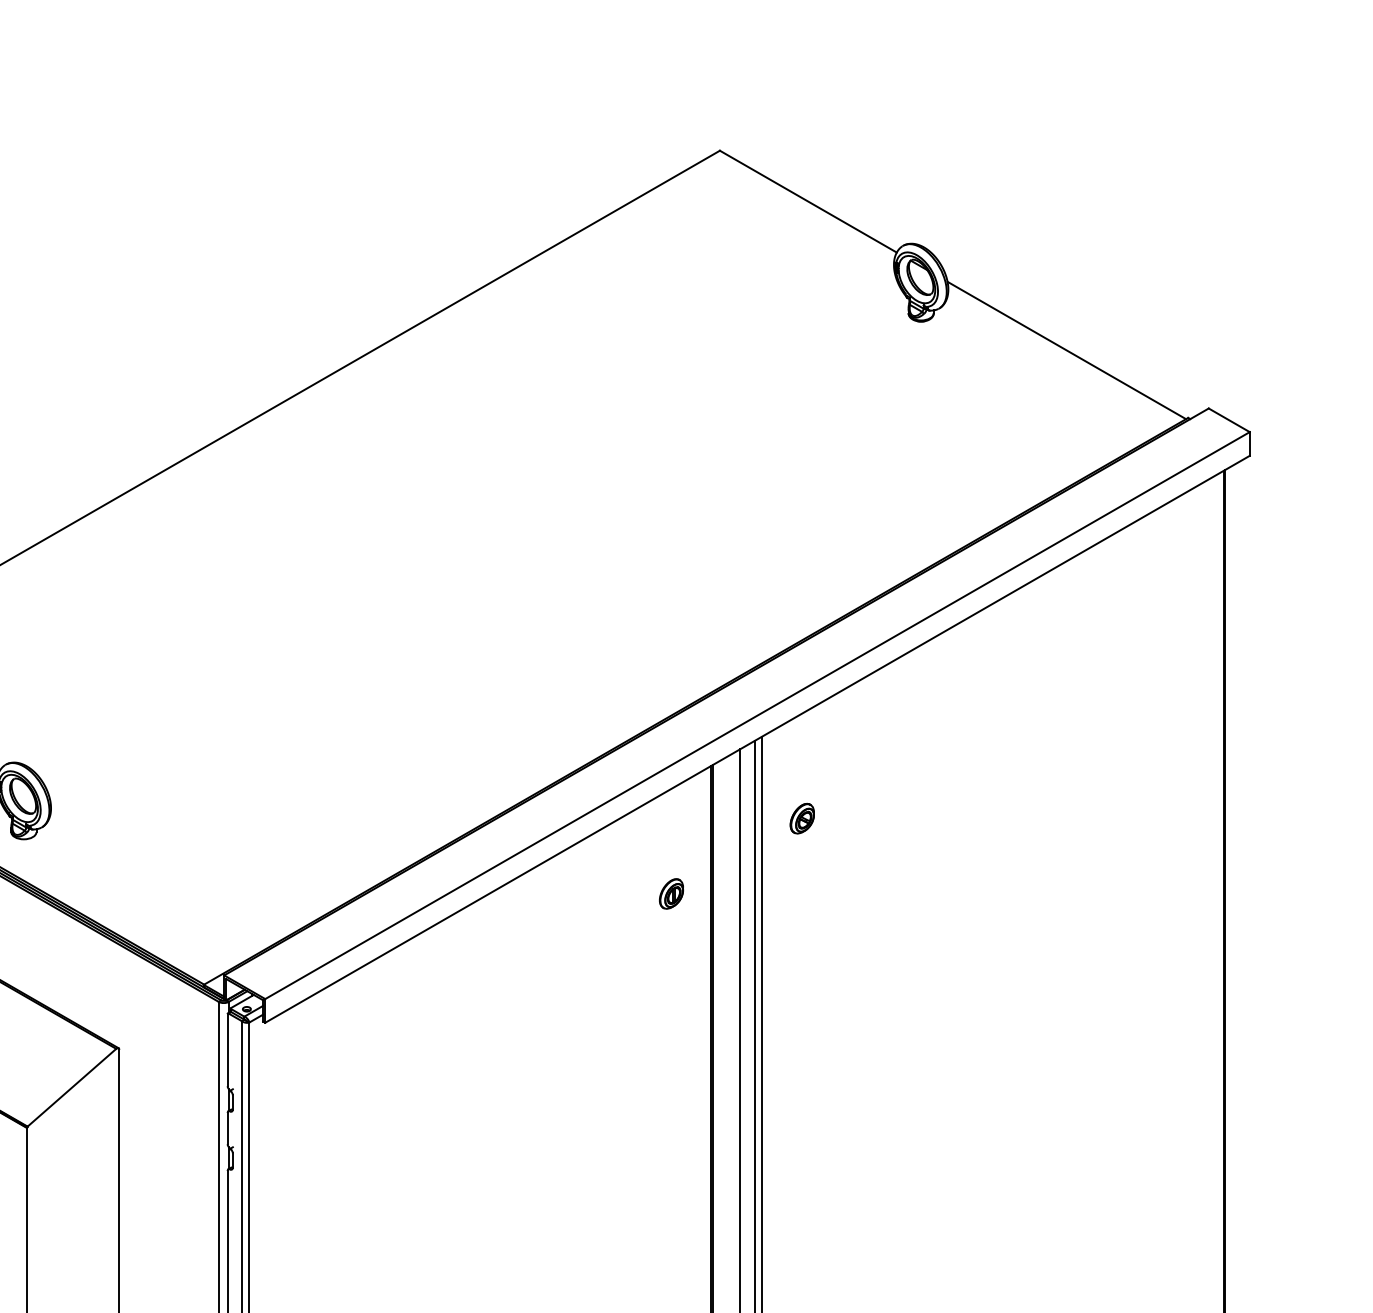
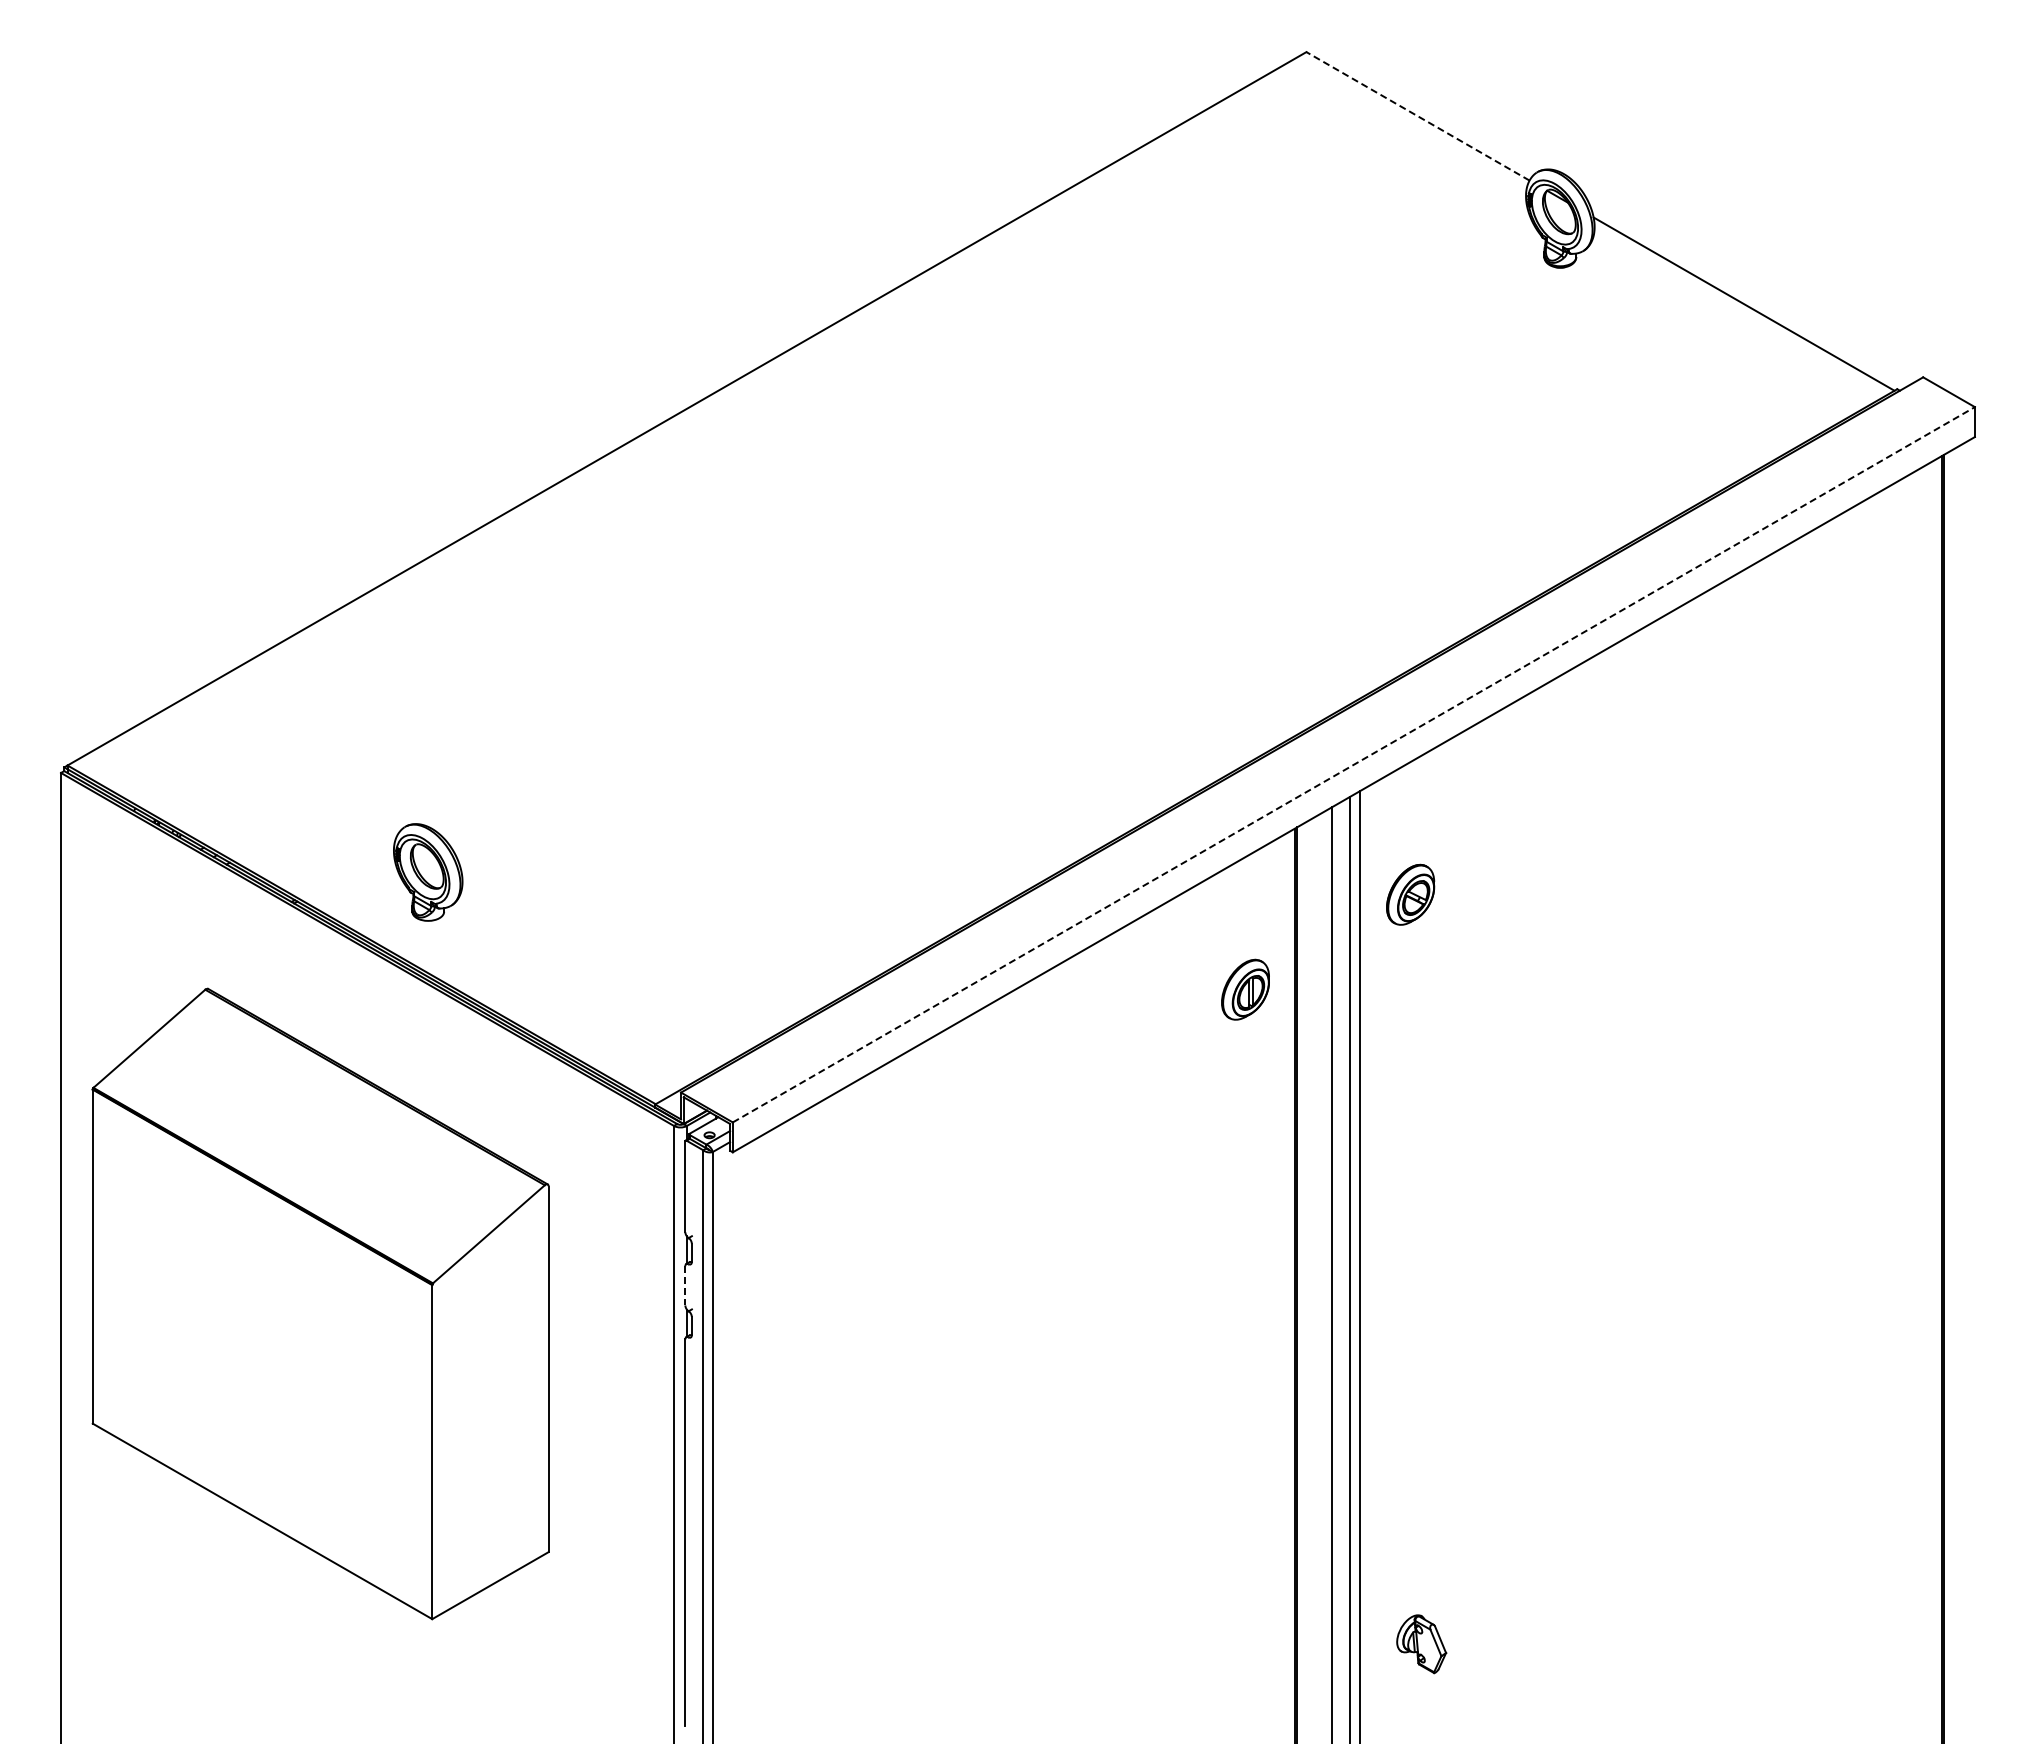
line: (808, 201) -> (1418, 116), solid -> dashed
line: (757, 715) -> (1353, 764), solid -> dashed
part: (801, 818) -> (1409, 894), size x1.6
part: (670, 893) -> (1244, 989), size x1.6
line: (227, 1128) -> (685, 1285), solid -> dashed

